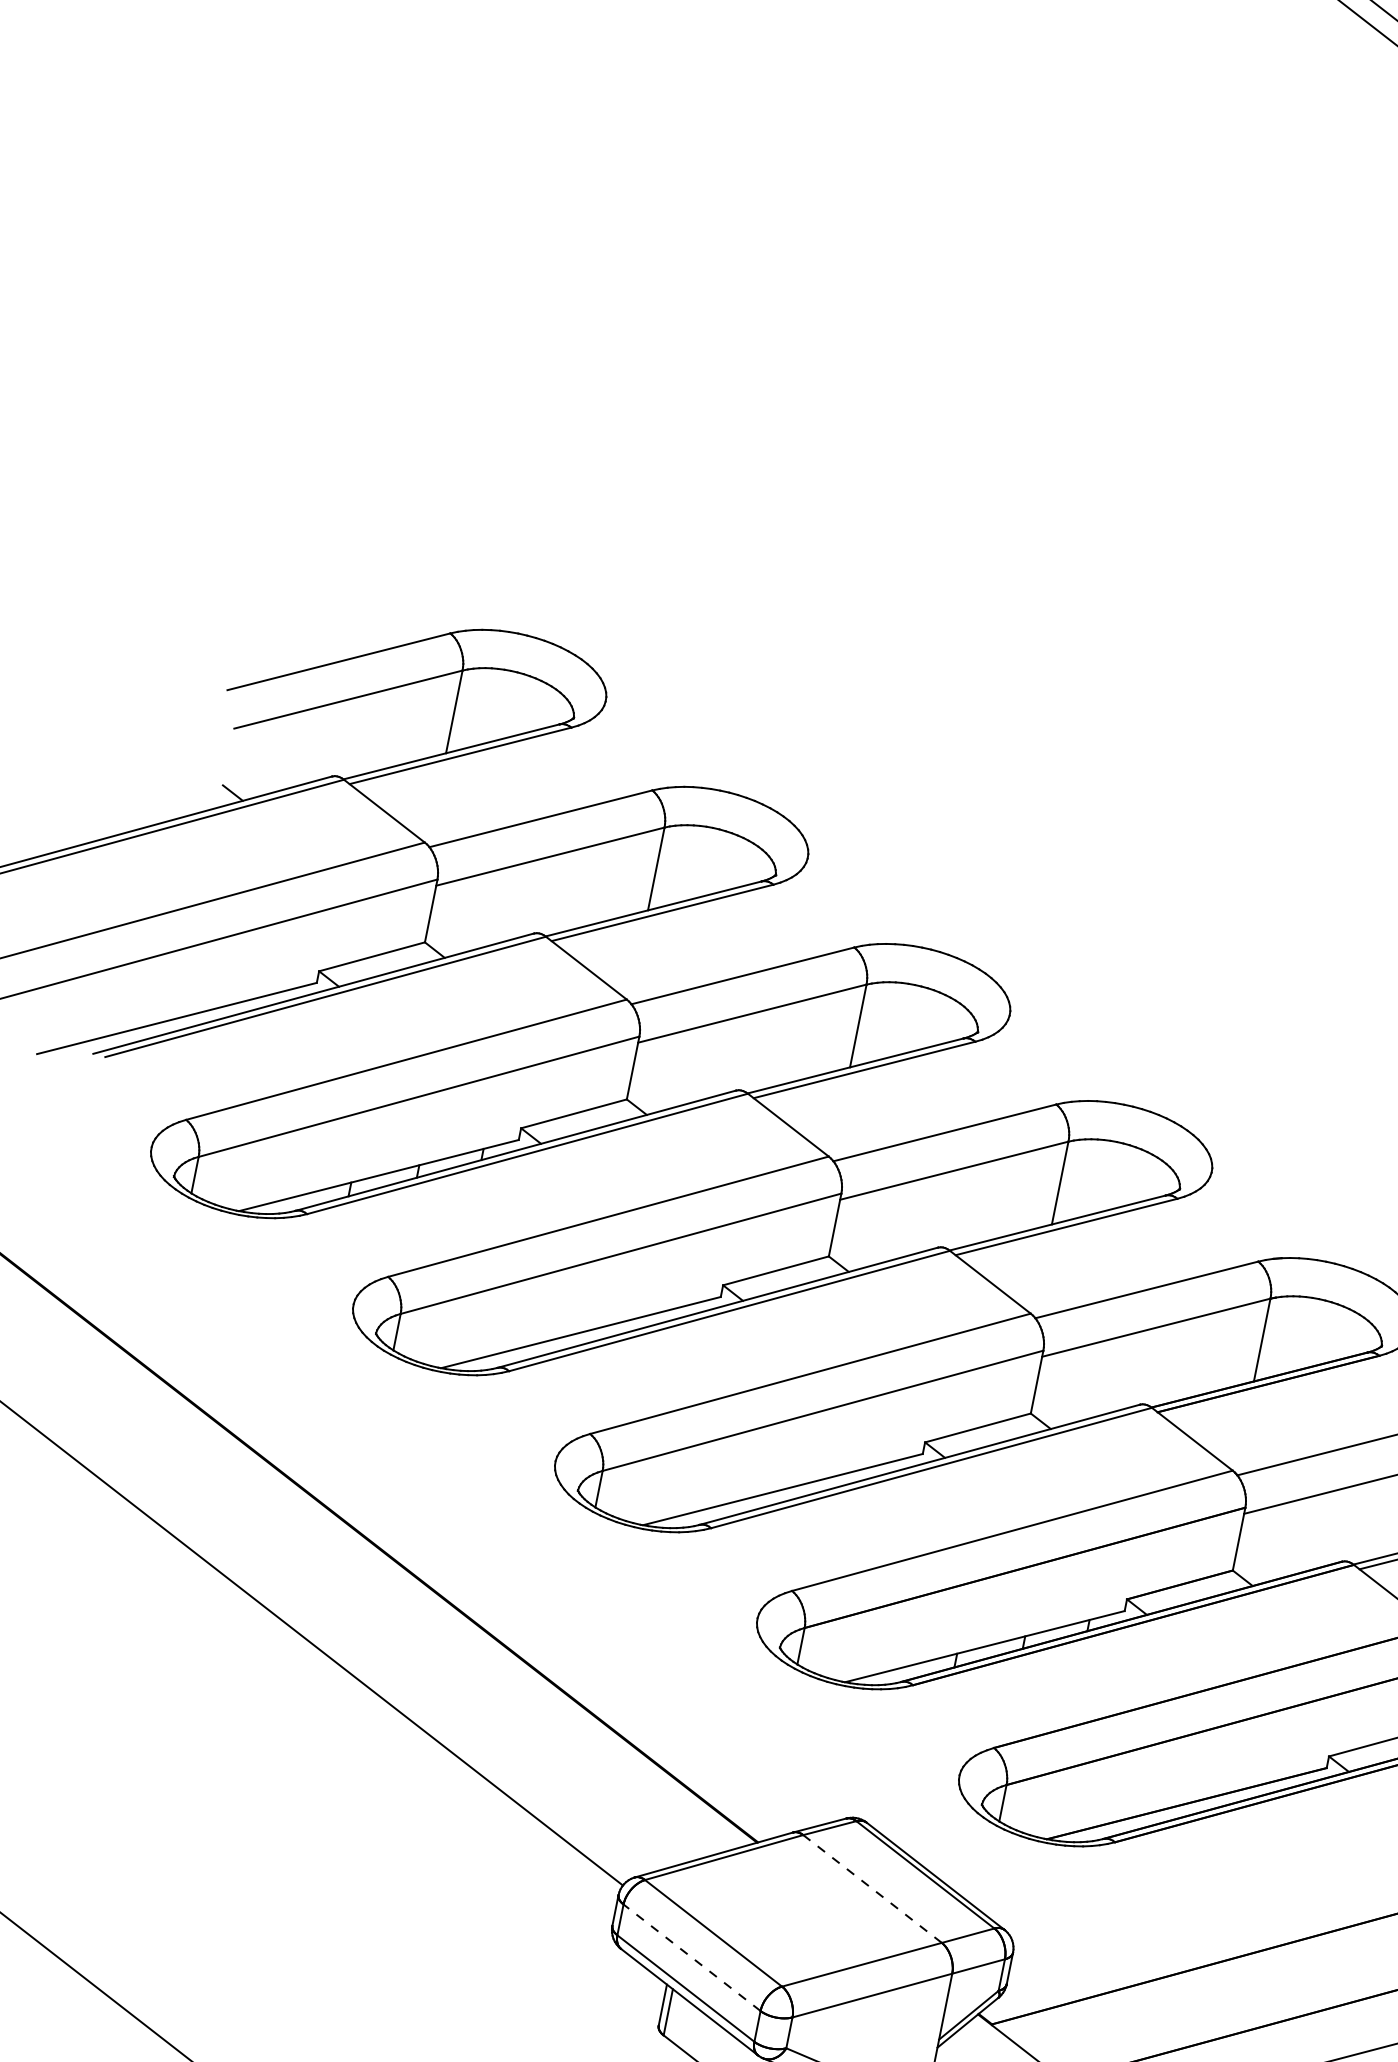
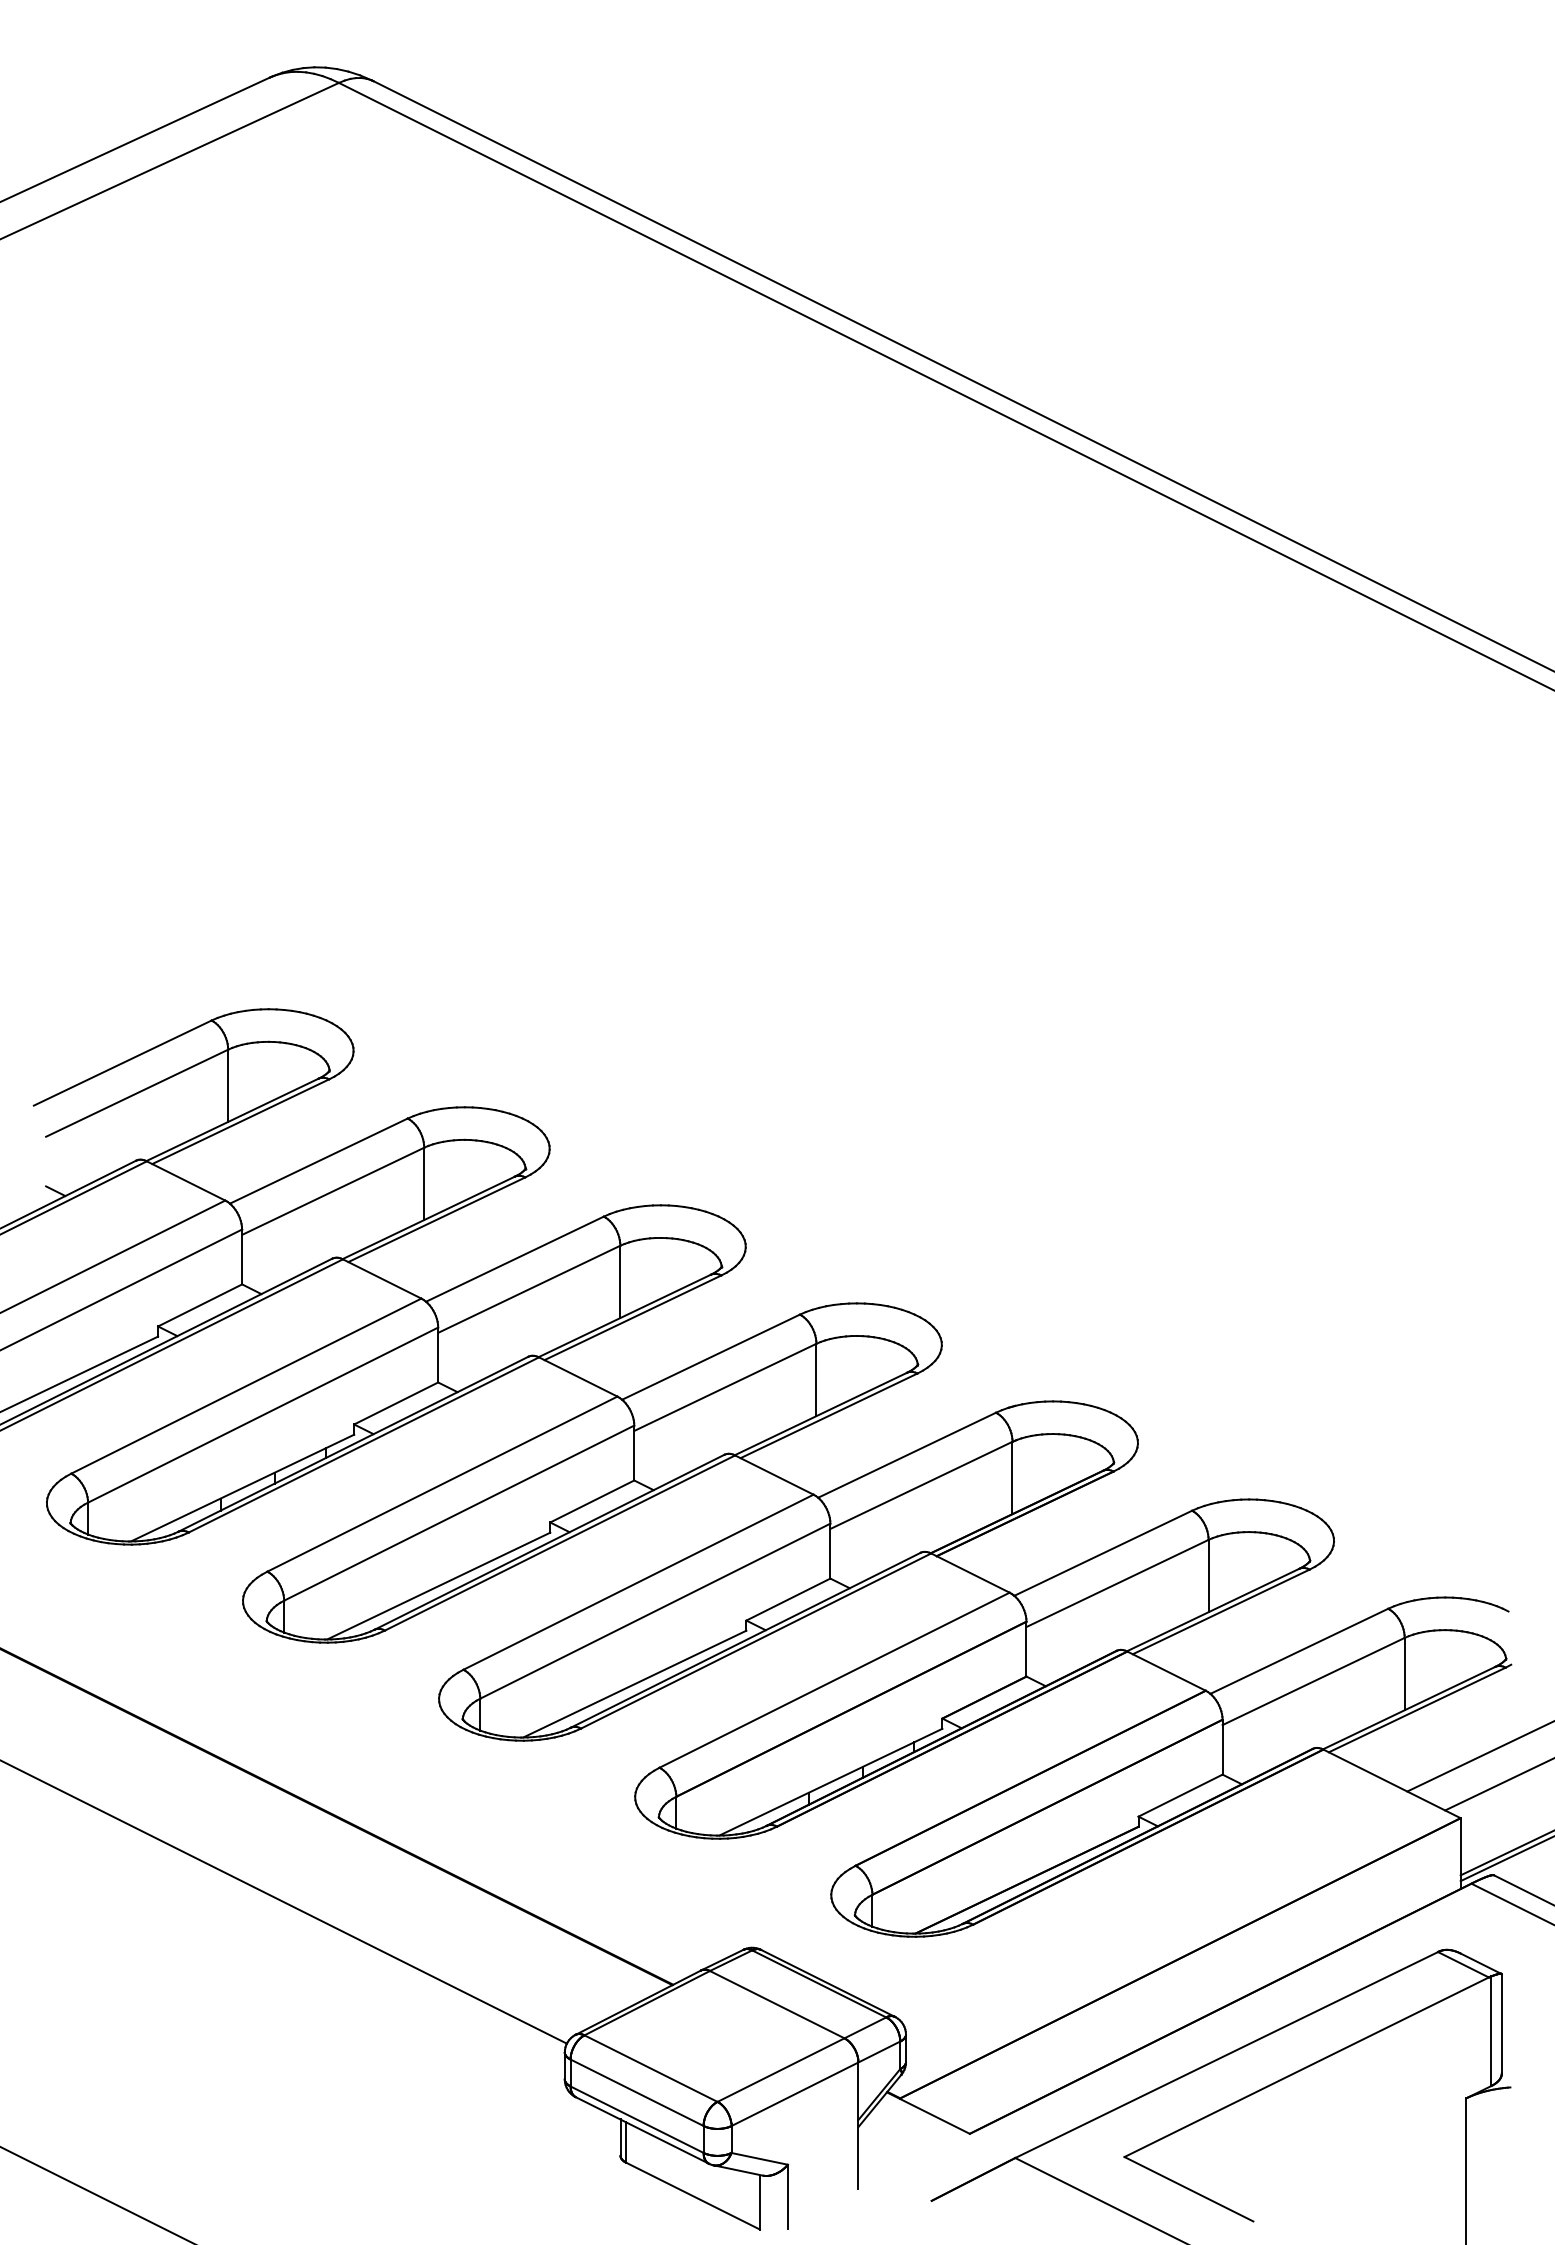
line: (871, 1888) -> (776, 2004), dashed -> solid
line: (691, 1957) -> (636, 2092), dashed -> solid

